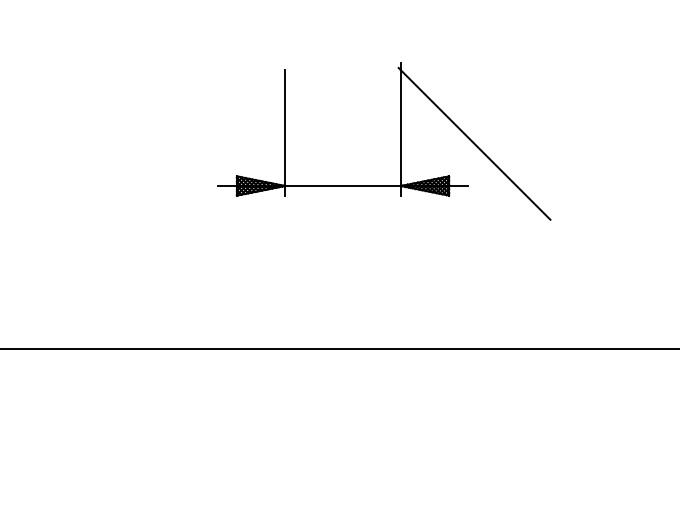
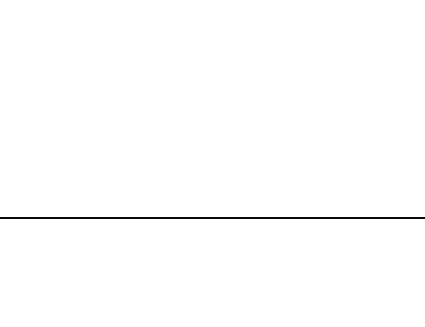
part: (400, 141) -> (250, 88), removed

